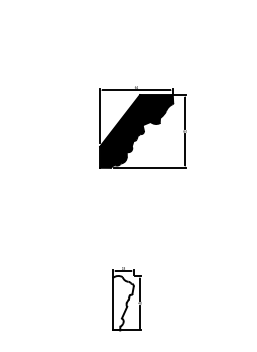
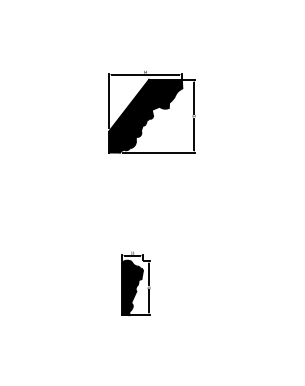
fill: (123, 302) -> (132, 287), added

